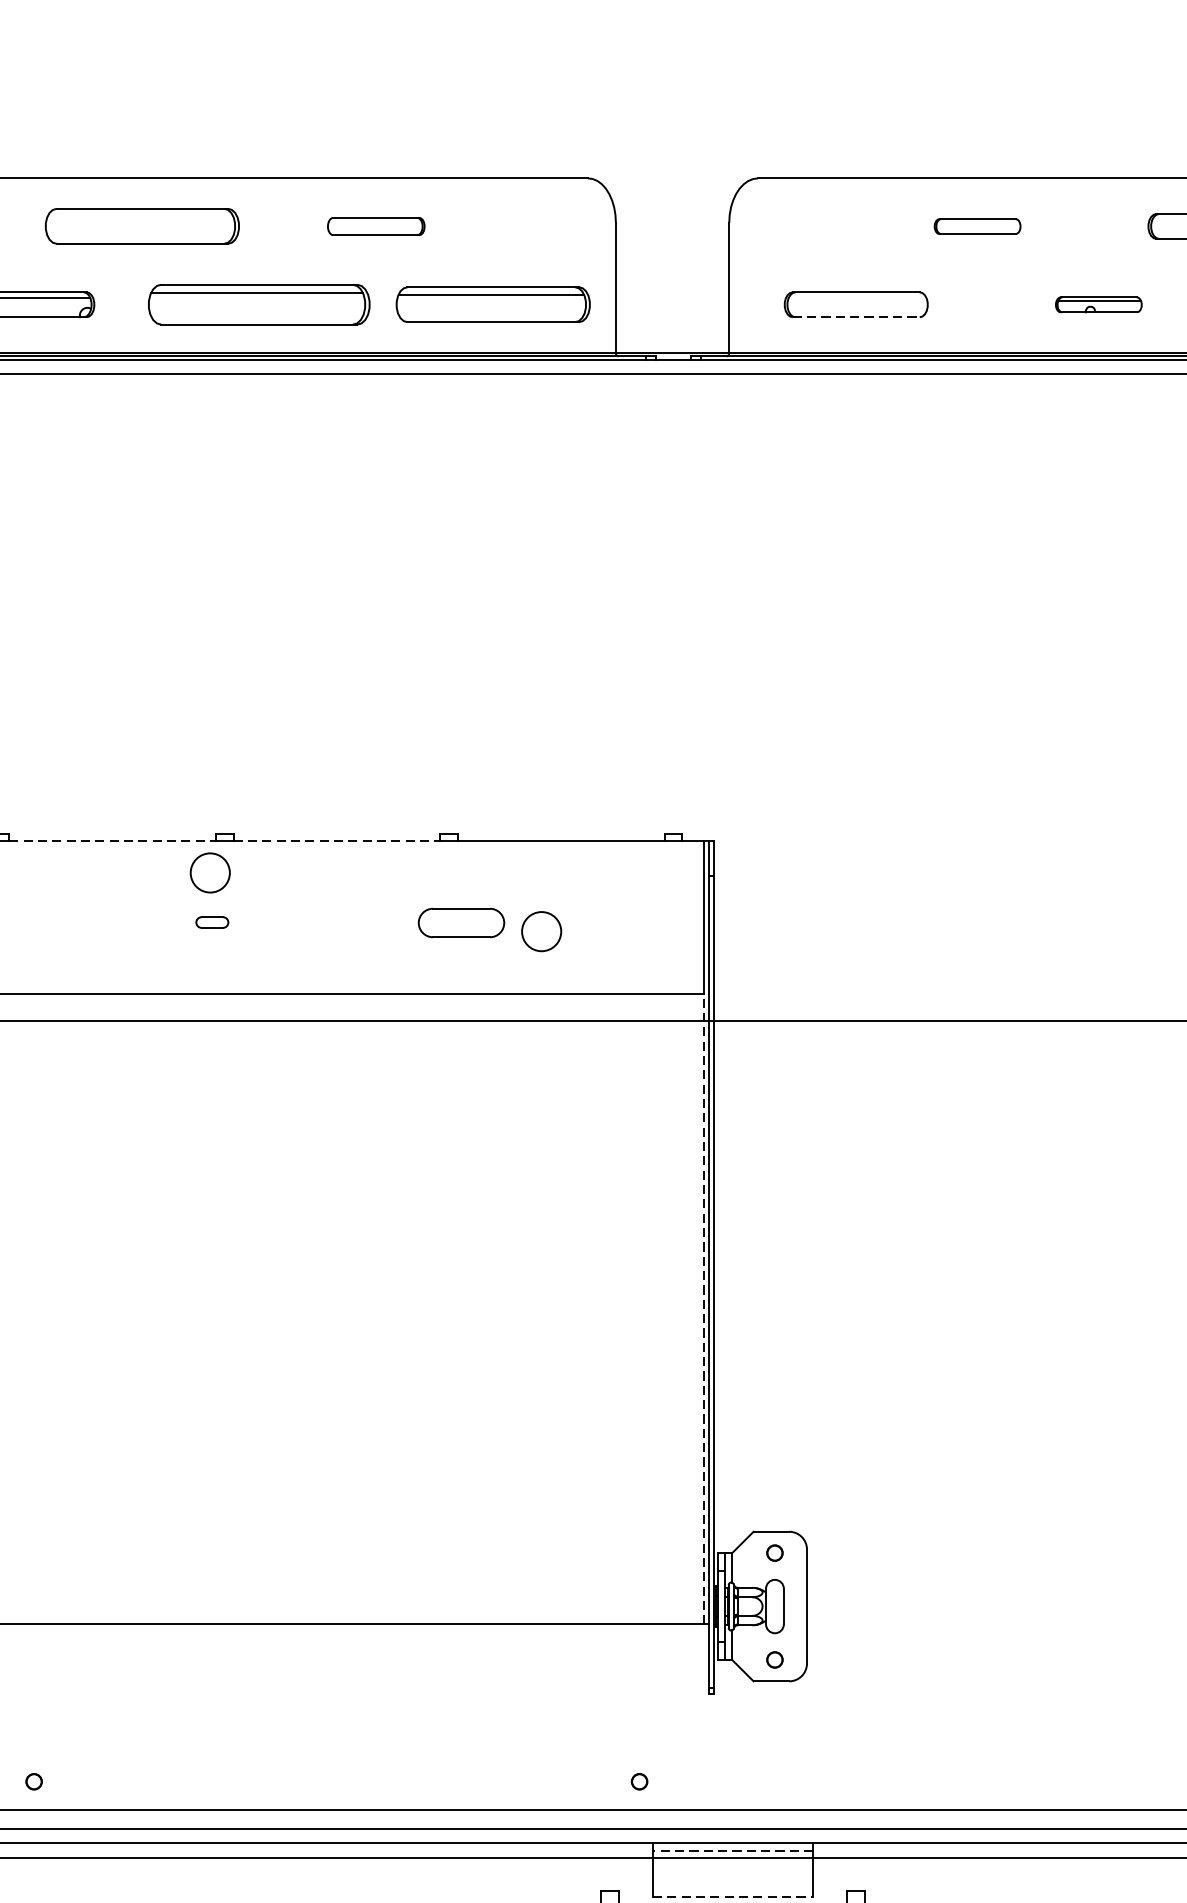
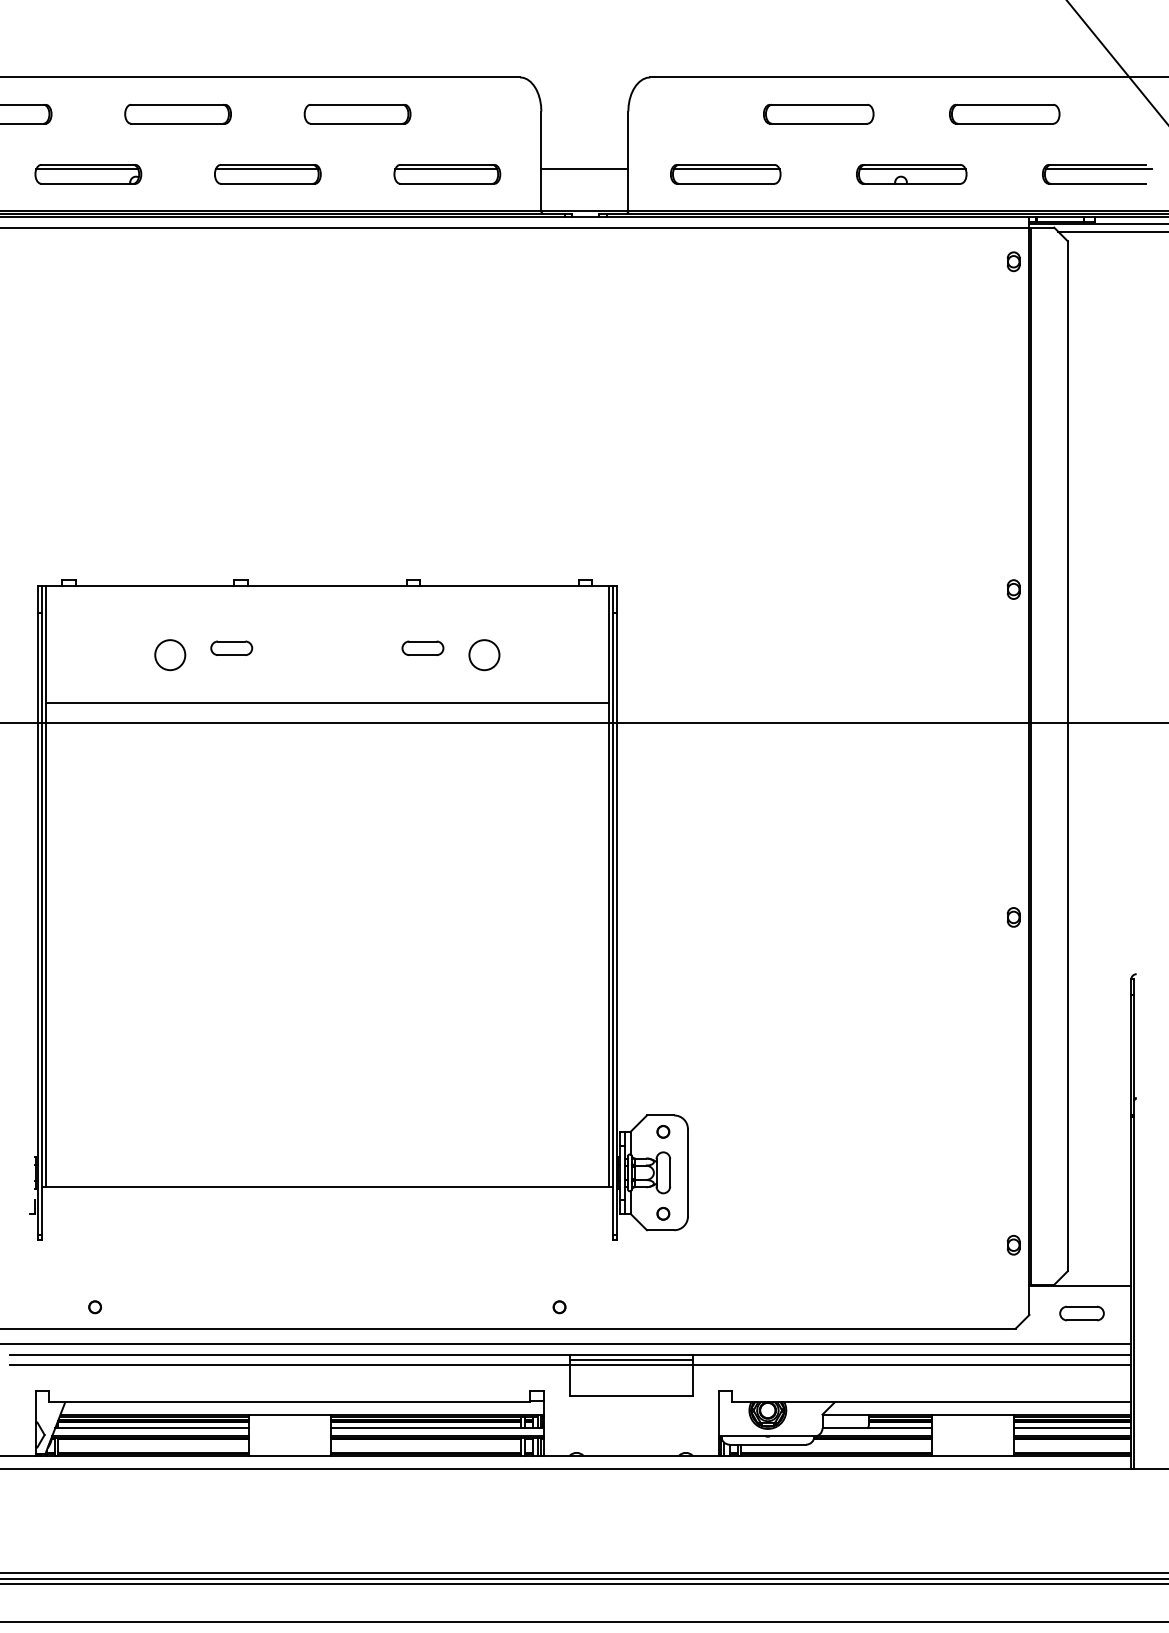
part: (141, 226) -> (177, 114), size x0.71
part: (376, 226) -> (357, 114), size x1.43
part: (977, 226) -> (818, 114), size x1.67
line: (672, 297) -> (584, 168), added
line: (857, 297) -> (726, 168), added
part: (258, 304) -> (267, 174), size x0.62
part: (493, 304) -> (447, 174), size x0.71
part: (1098, 304) -> (911, 174), size x1.67
line: (855, 316) -> (725, 183), dashed -> solid
line: (112, 840) -> (155, 585), dashed -> solid
line: (337, 840) -> (327, 585), dashed -> solid
circle: (210, 873) -> (170, 655), moved
part: (211, 921) -> (231, 647), size x1.67
part: (460, 921) -> (422, 647), size x0.62
line: (703, 1308) -> (608, 944), dashed -> solid
line: (732, 1849) -> (630, 1359), dashed -> solid
line: (733, 1896) -> (631, 1395), dashed -> solid

